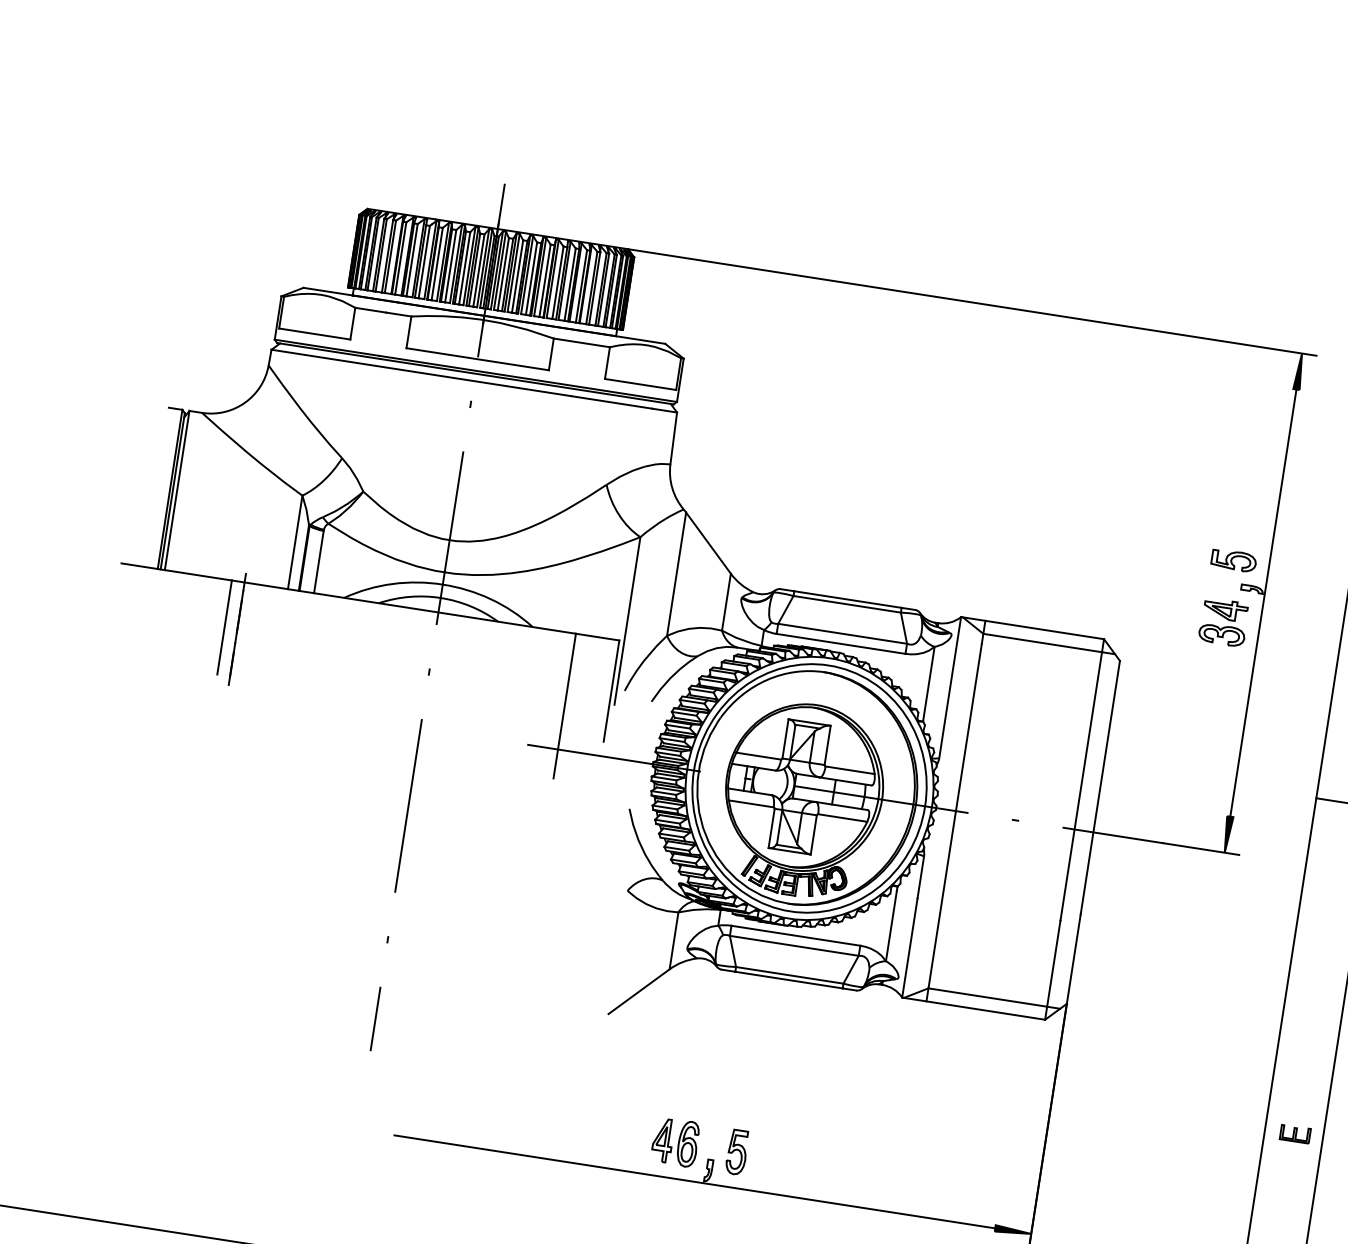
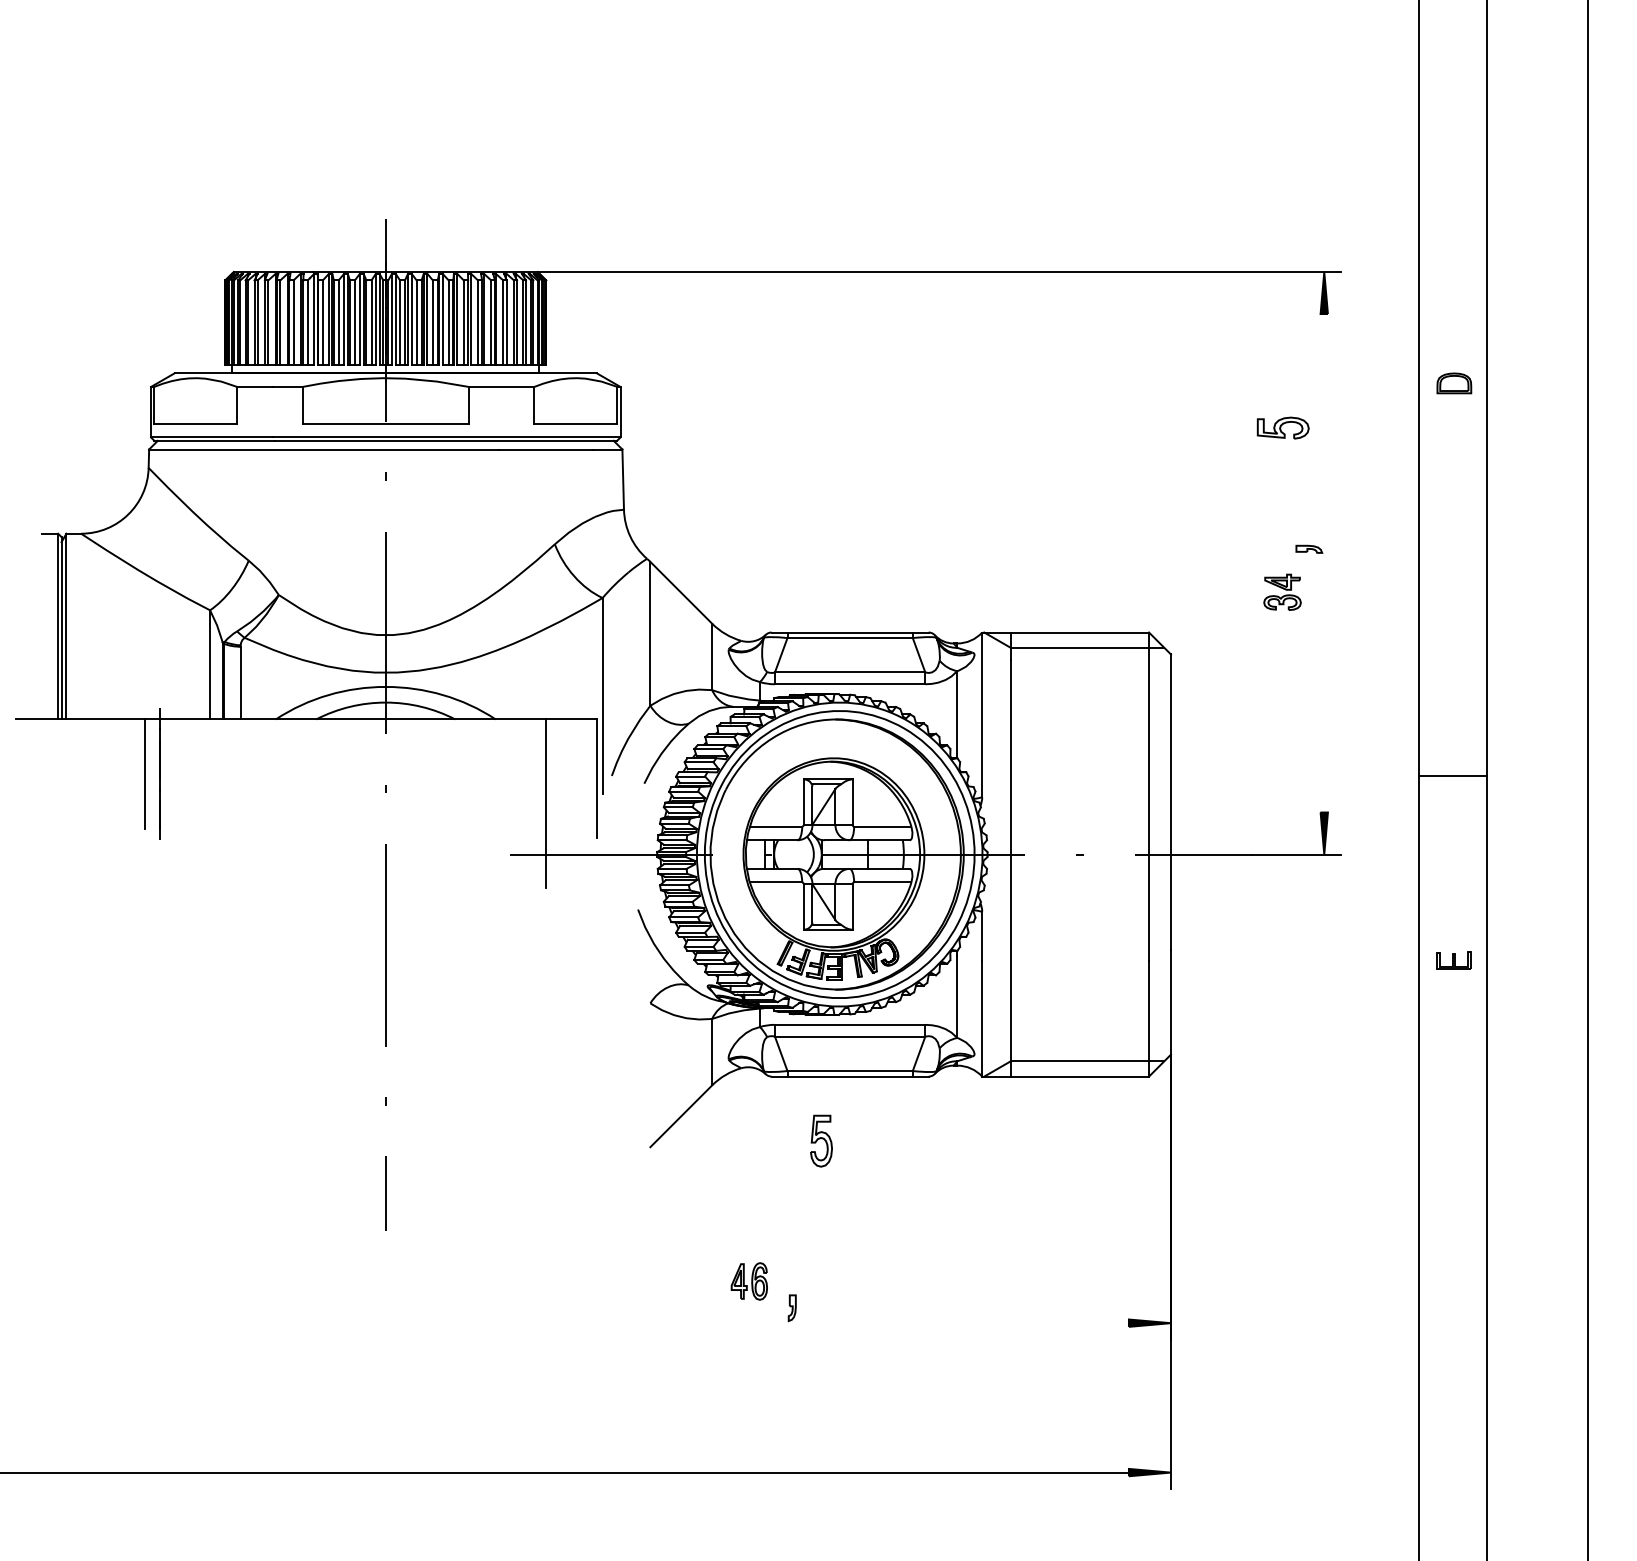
part: (1233, 560) -> (1282, 427), moved
line: (1263, 603) -> (1324, 563), removed
part: (1223, 622) -> (1282, 592), size x0.7
part: (1294, 1133) -> (1453, 960), moved
part: (675, 1142) -> (749, 1281), size x0.7
part: (737, 1151) -> (821, 1140), moved
line: (694, 1182) -> (777, 1323), removed

